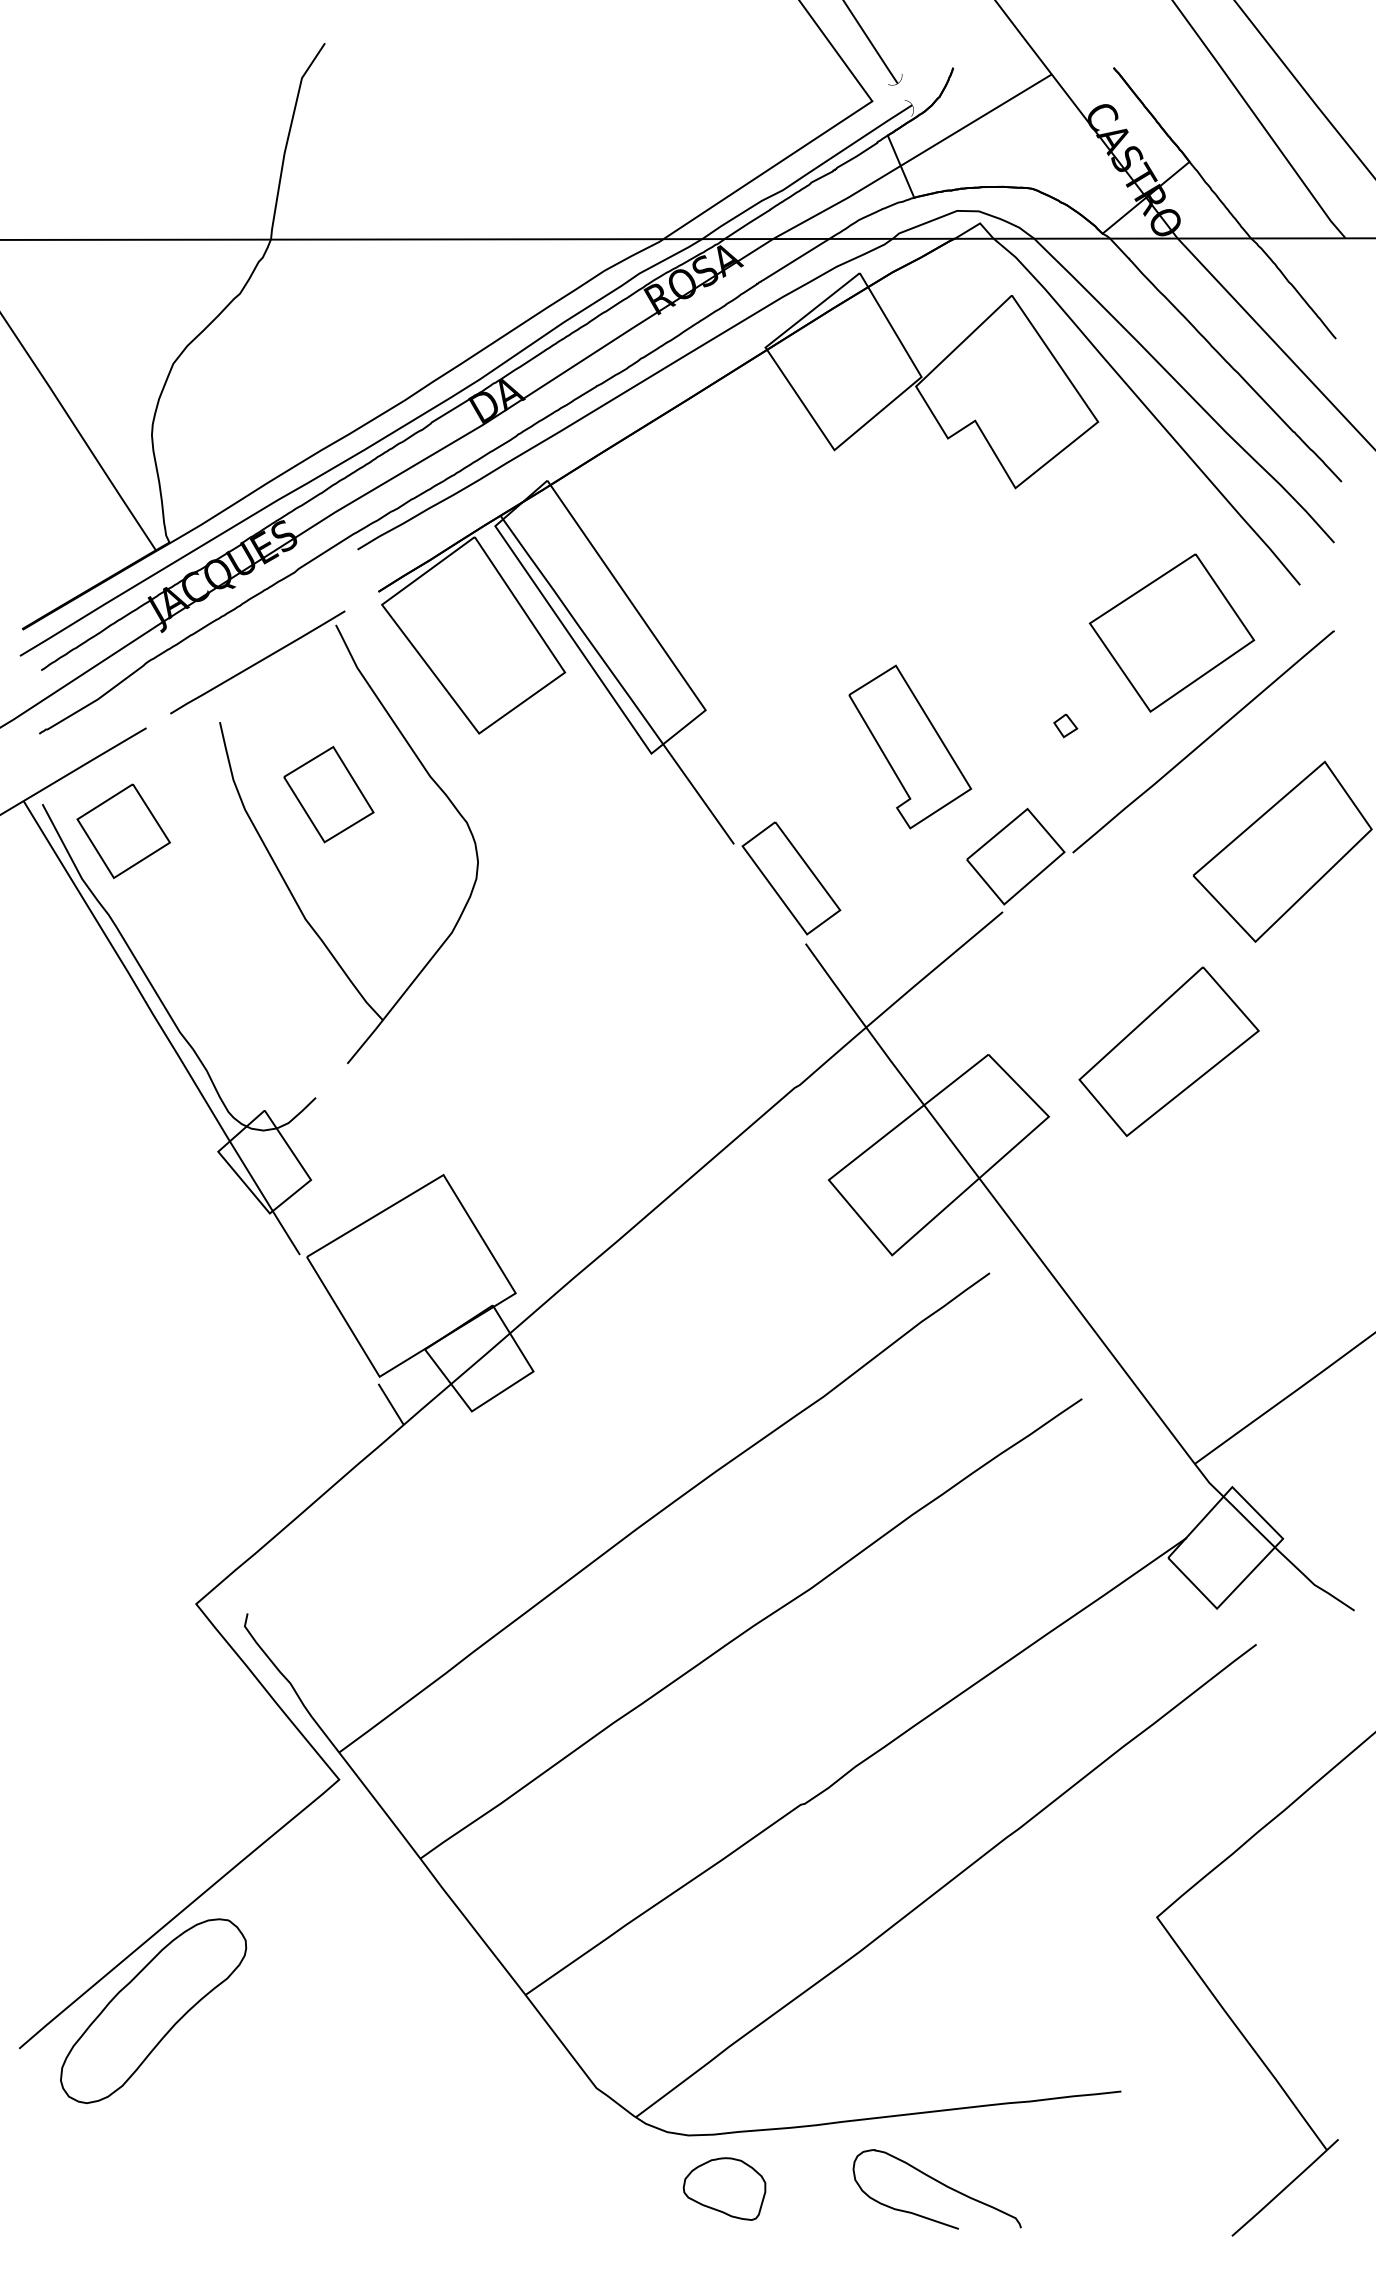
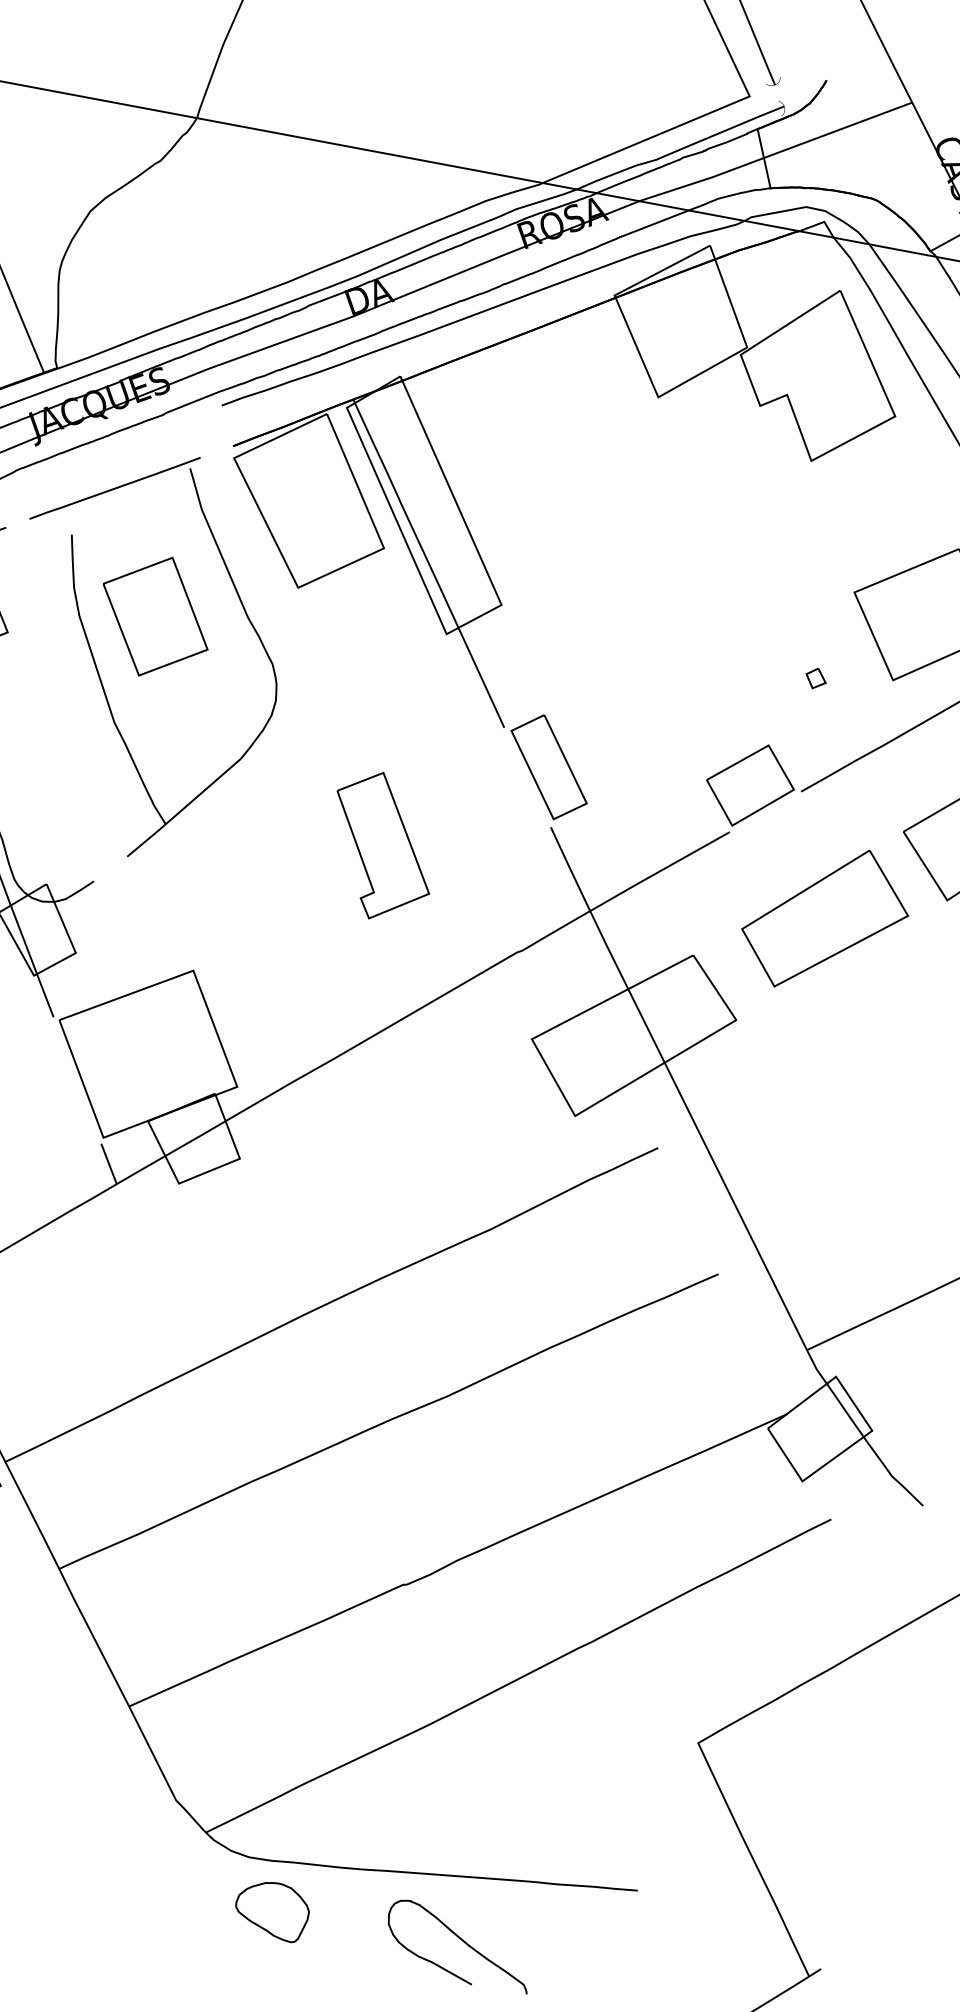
part: (910, 746) -> (382, 846), moved
part: (328, 794) -> (155, 616), size x1.43
part: (1168, 1051) -> (825, 919), moved

